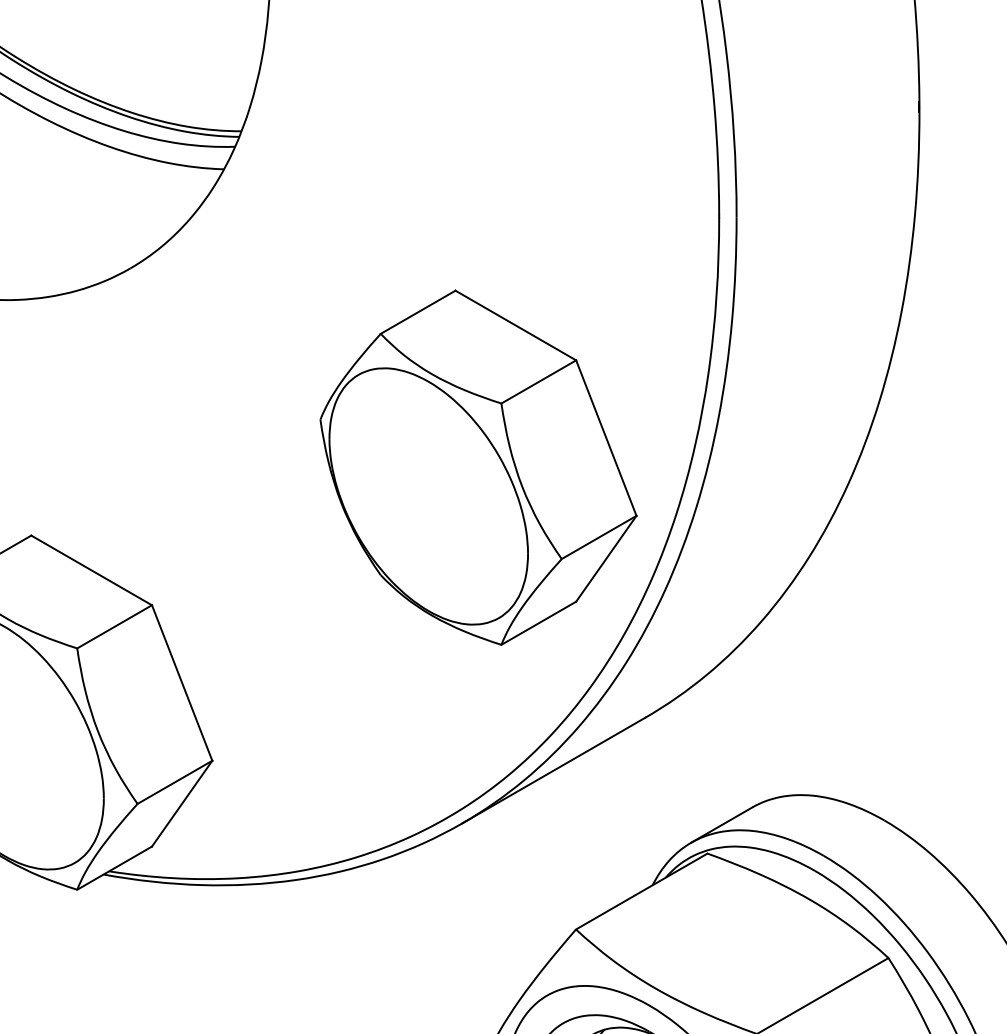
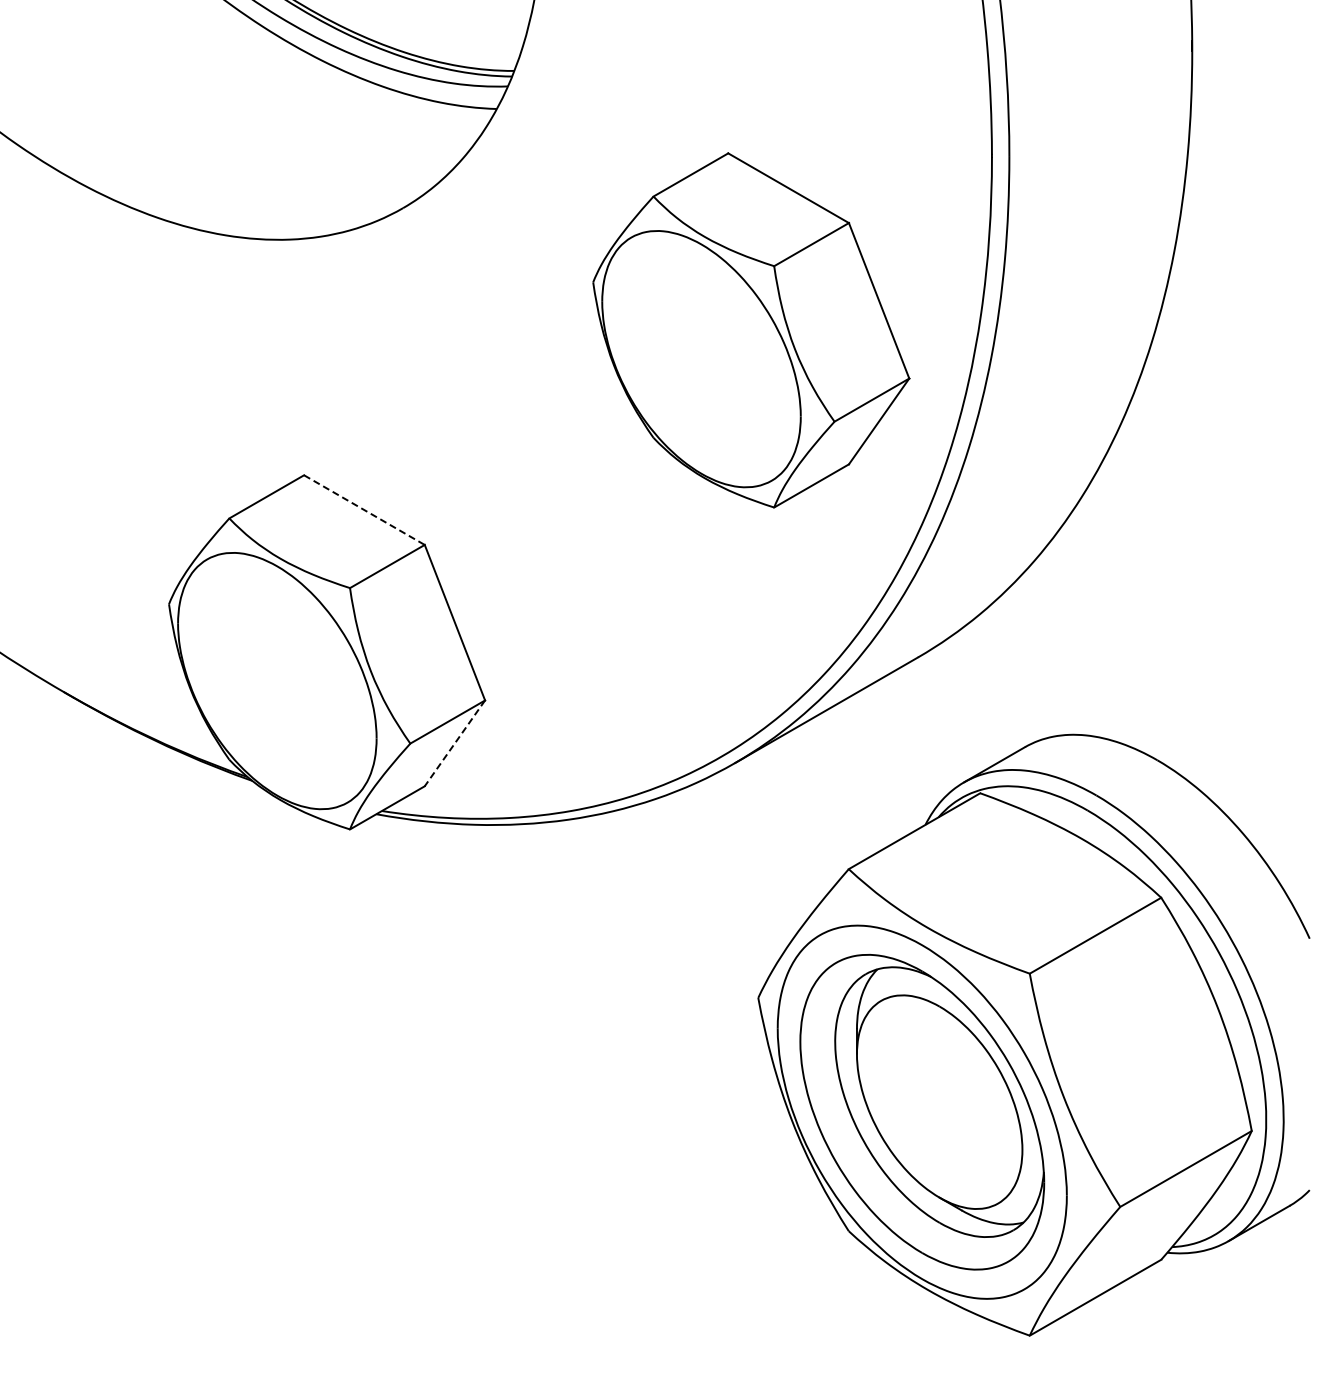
part: (478, 467) -> (751, 330), moved
line: (91, 570) -> (364, 510), solid -> dashed
line: (181, 803) -> (454, 743), solid -> dashed

